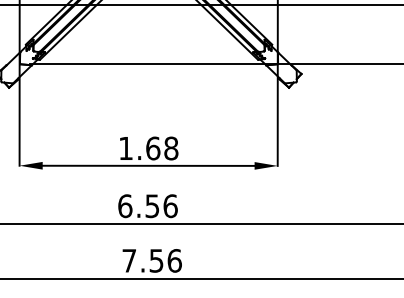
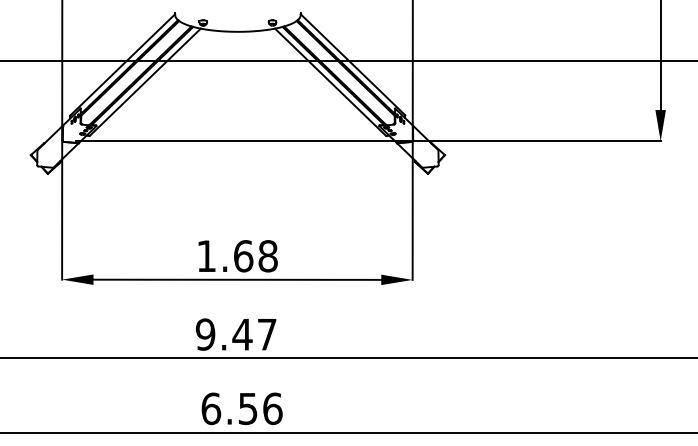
text: (147, 206) -> (236, 334), 6.56 -> 9.47
text: (129, 260) -> (211, 408), 7.56 -> 6.56

